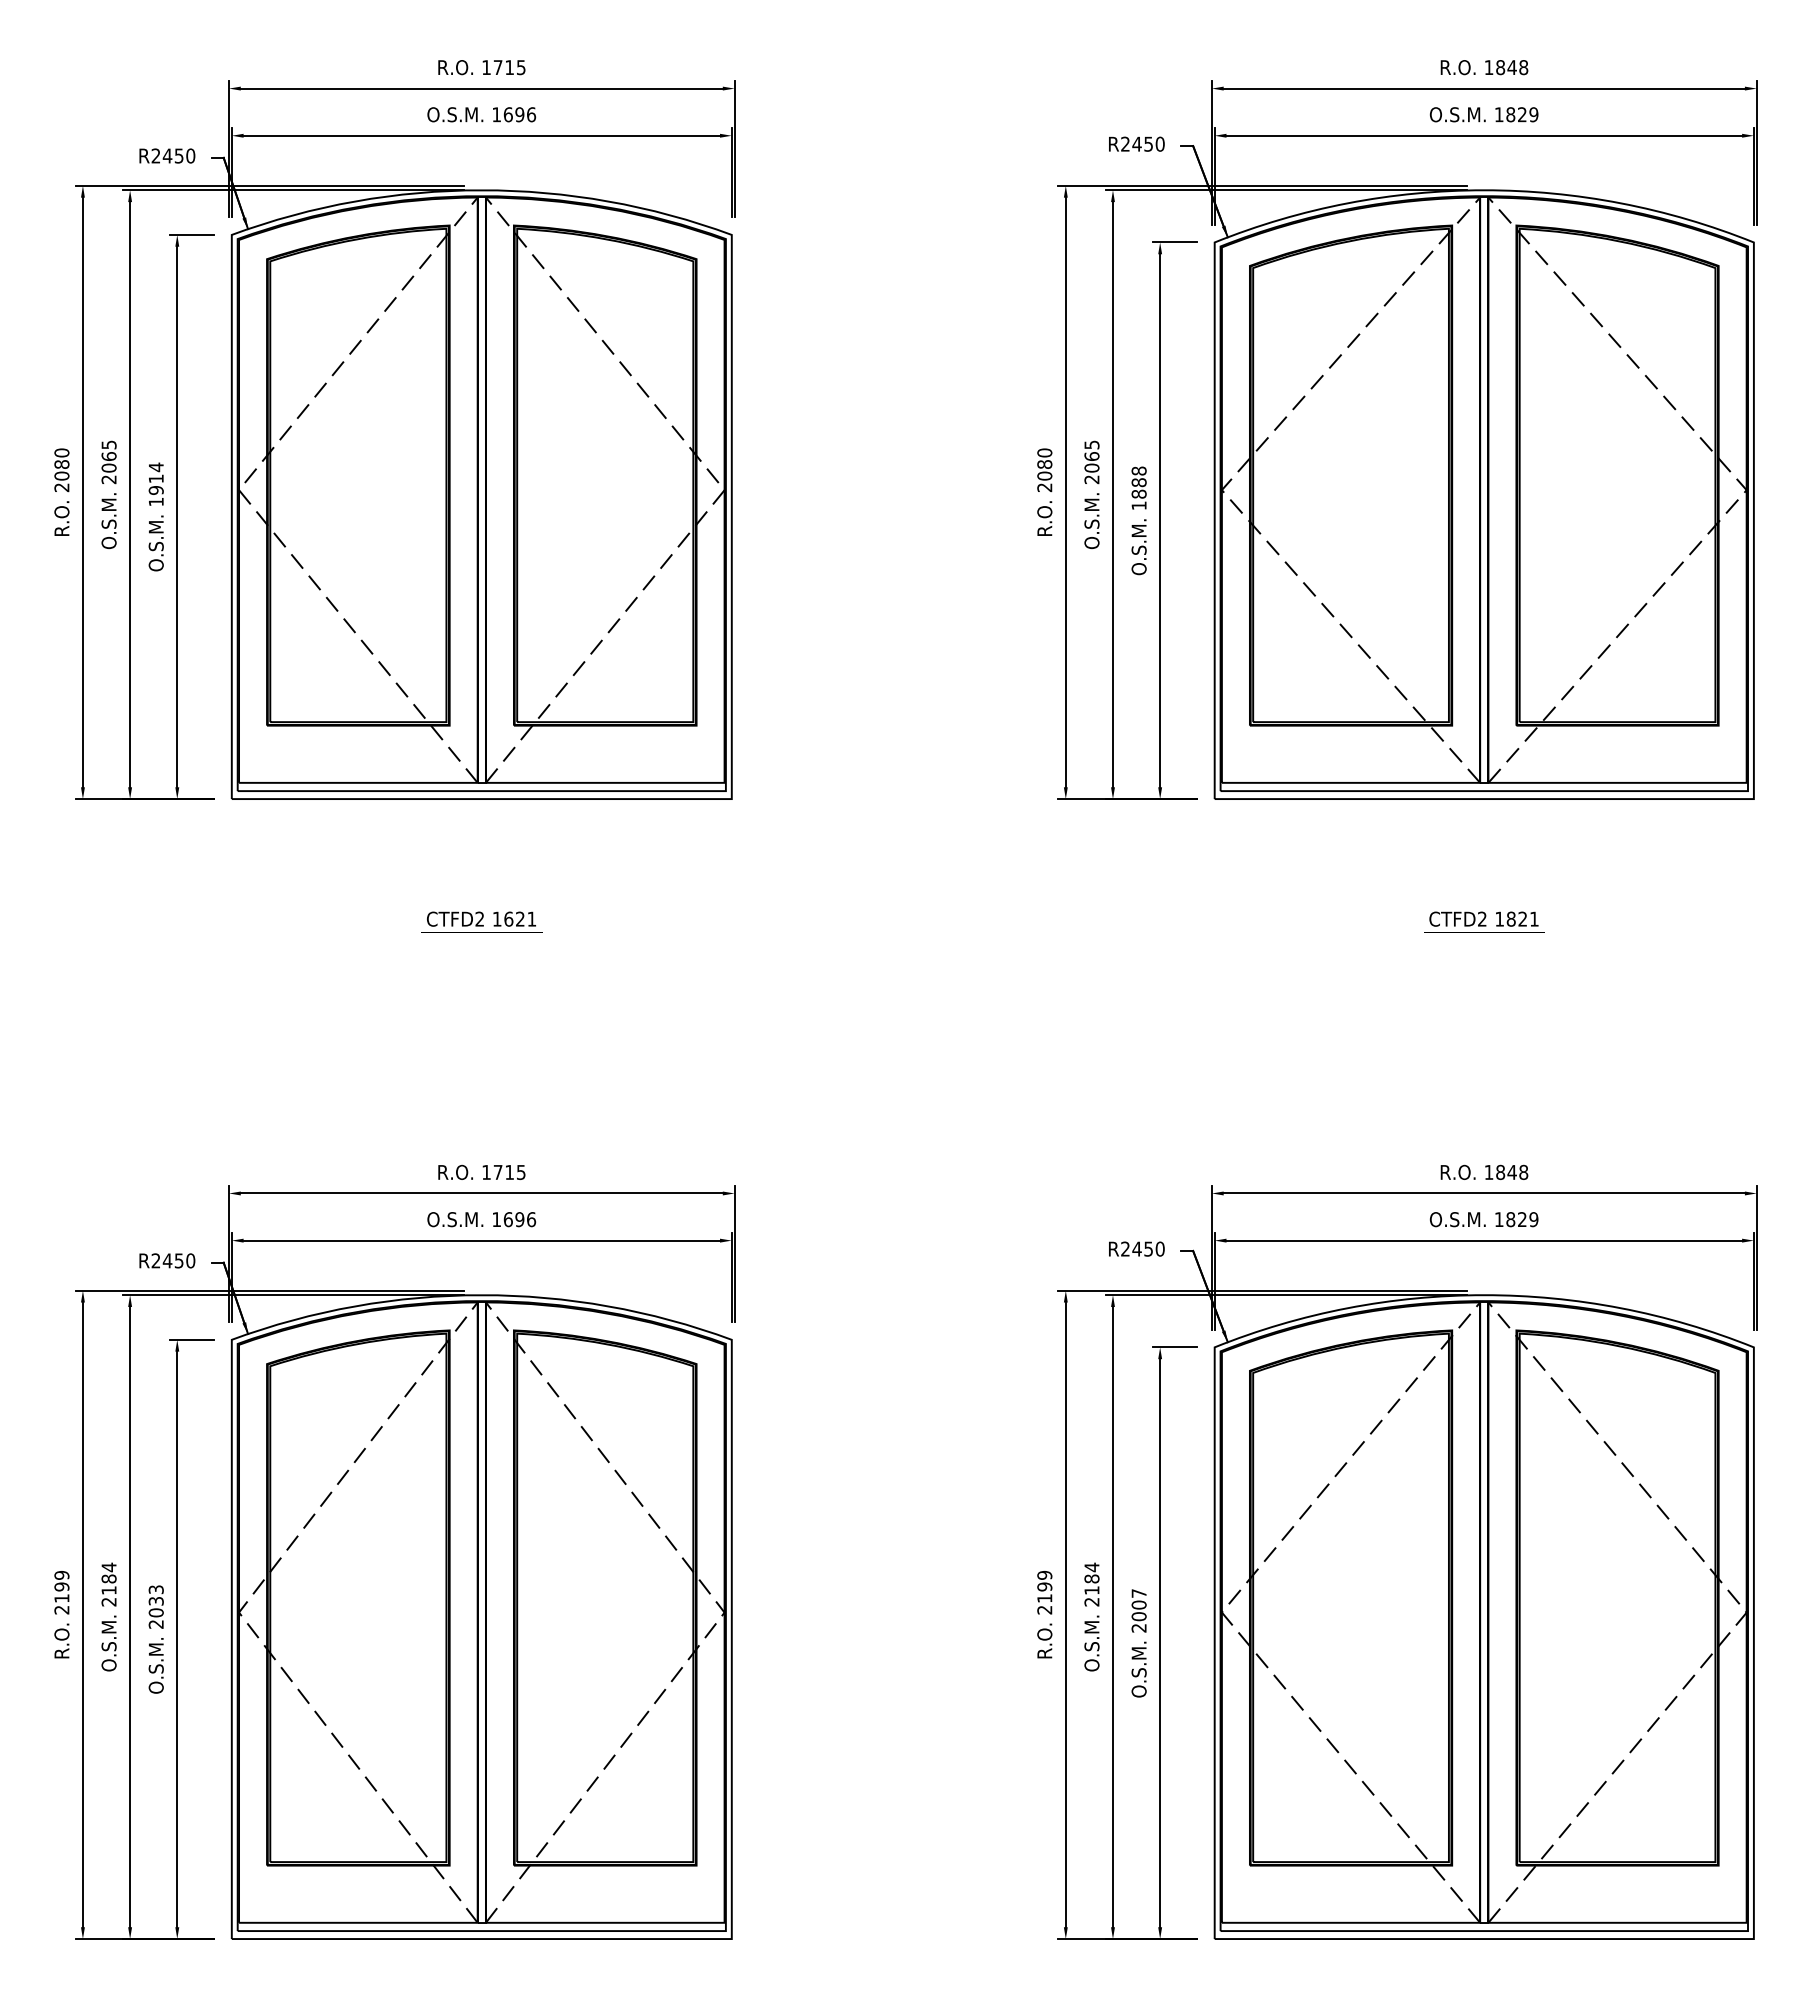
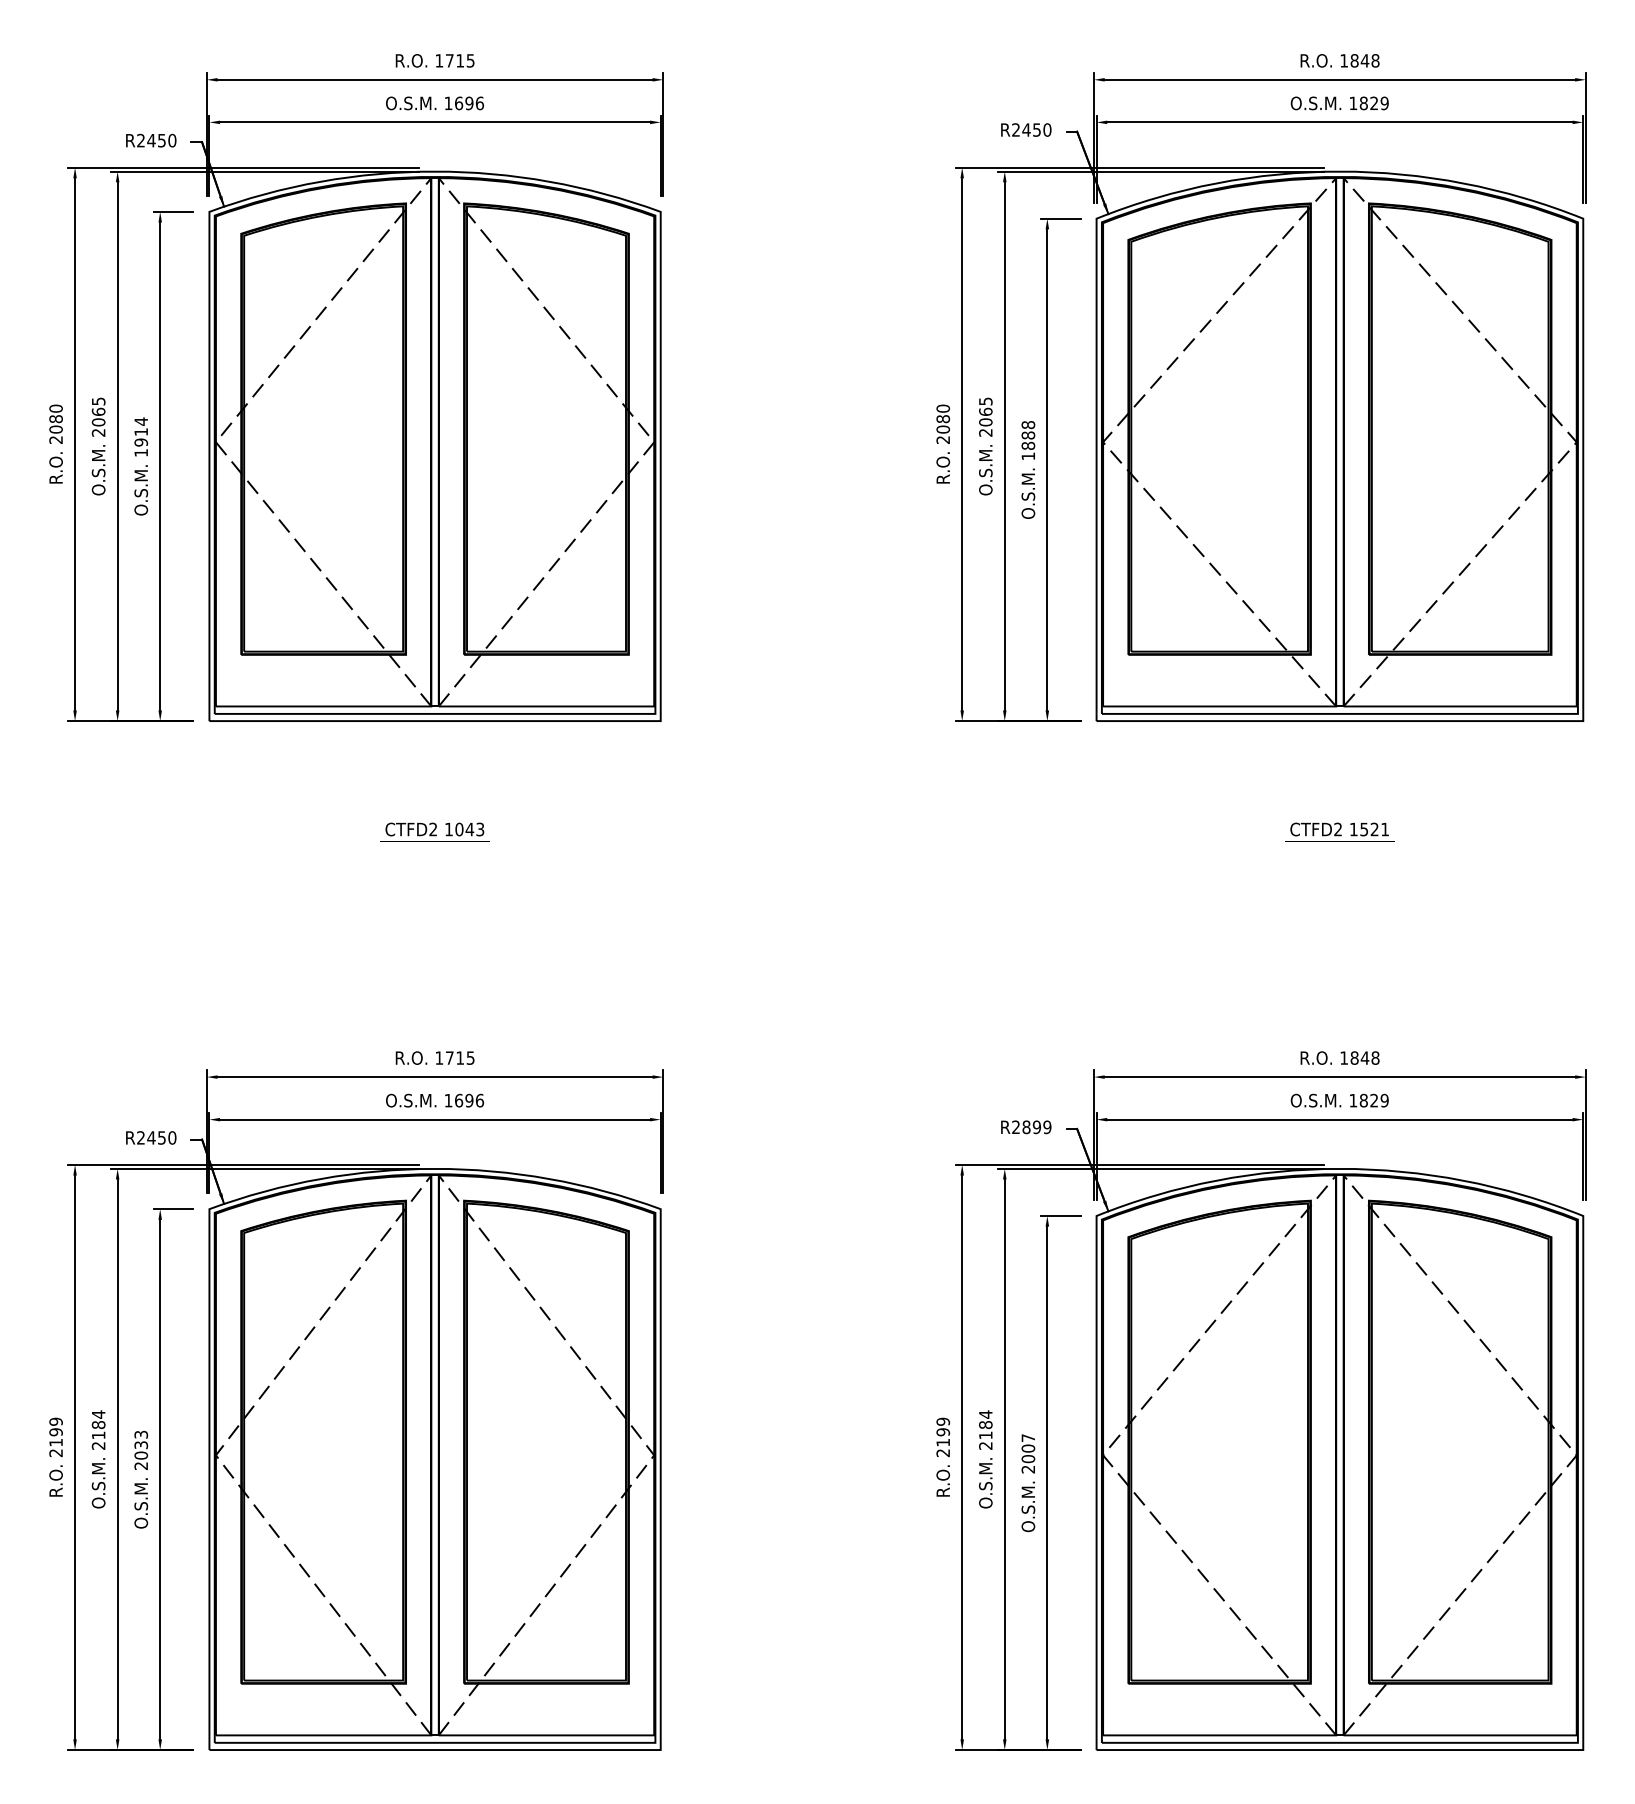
text: (520, 918) -> (469, 828), 1621 -> 1043
text: (1510, 918) -> (1363, 828), 1821 -> 1521
text: (1148, 1248) -> (1036, 1126), R2450 -> R2899

